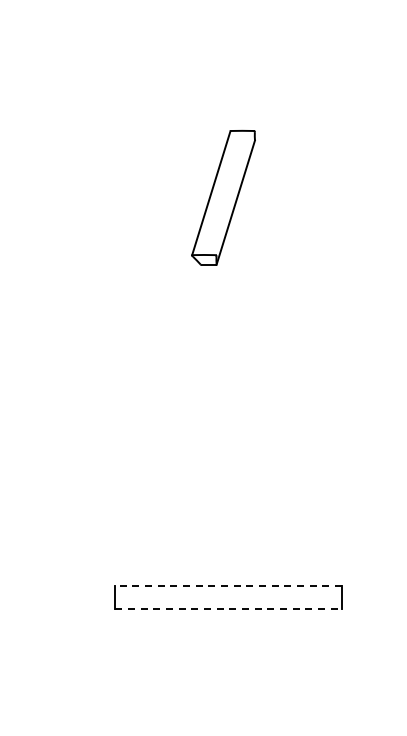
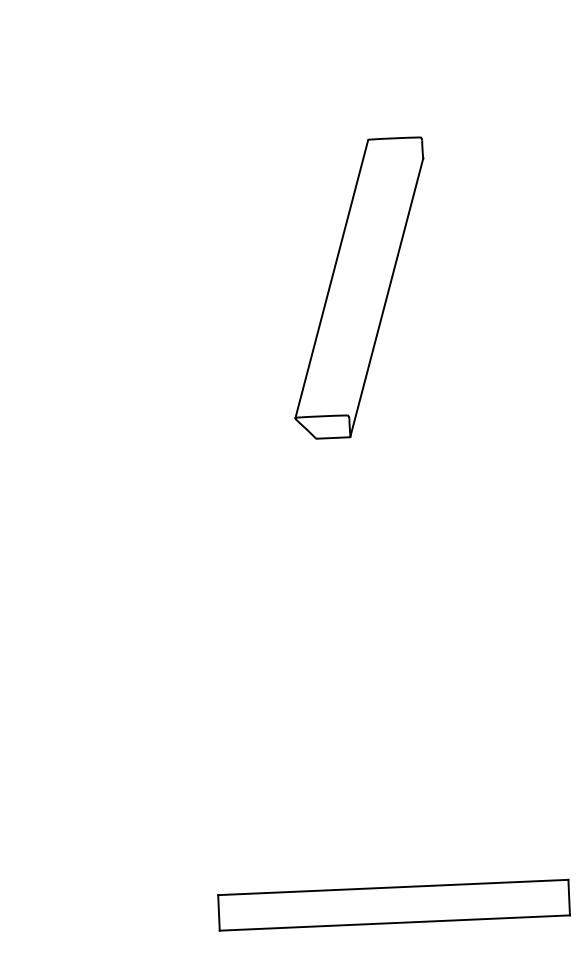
part: (223, 197) -> (359, 287), size x1.43
line: (228, 585) -> (393, 887), dashed -> solid
line: (229, 608) -> (396, 922), dashed -> solid

